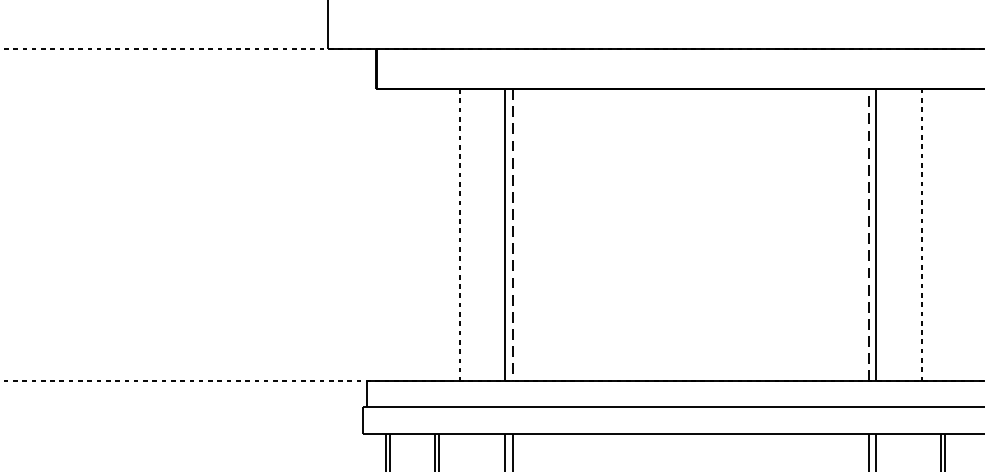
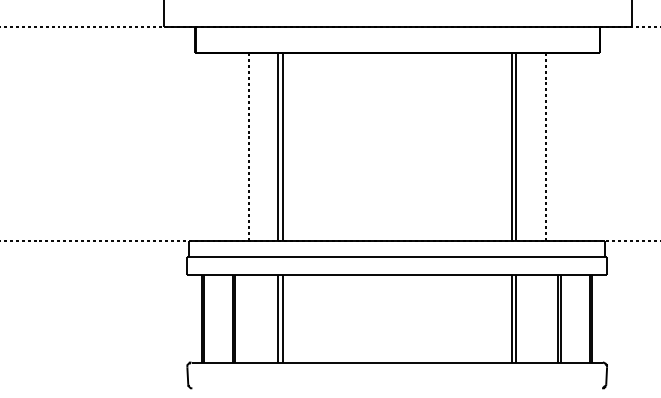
line: (512, 234) -> (282, 146), dashed -> solid
line: (868, 234) -> (511, 146), dashed -> solid

